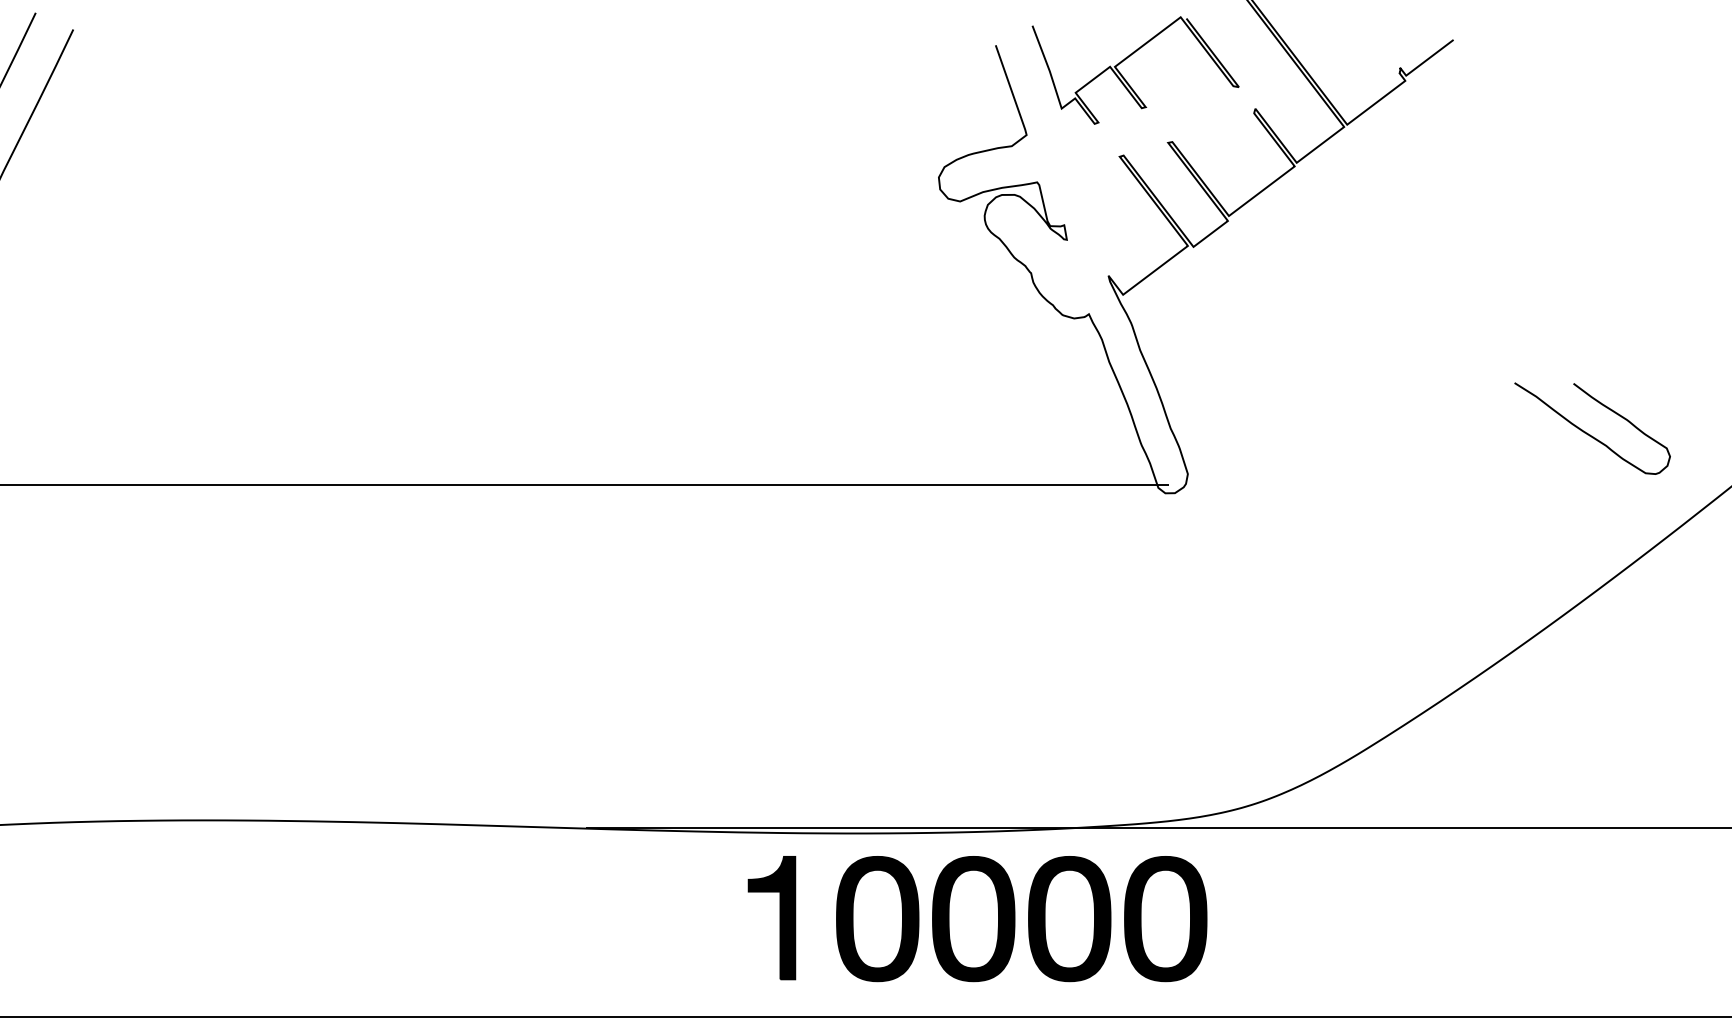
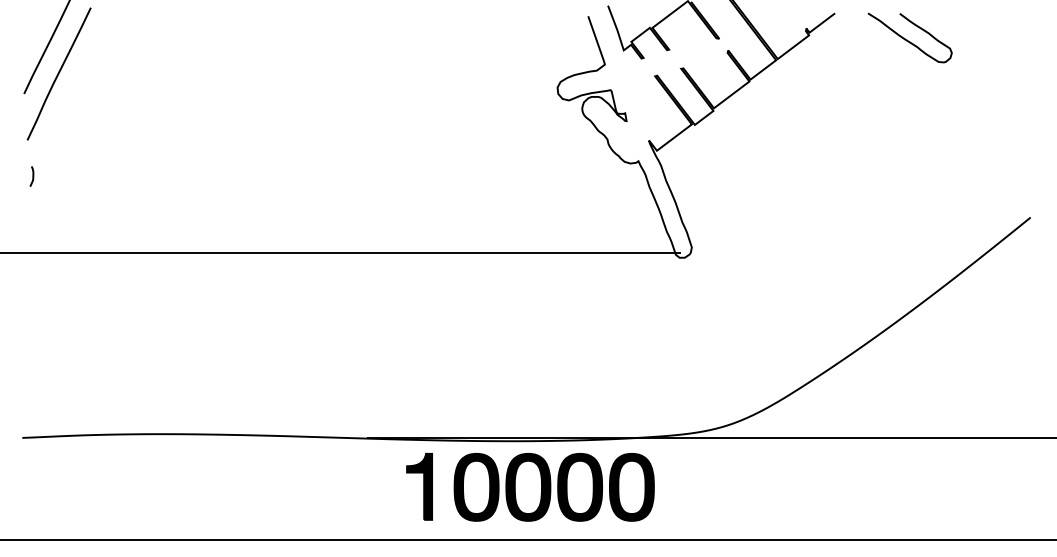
curve: (1587, 431) -> (907, 39), moved
part: (977, 919) -> (530, 487), moved

